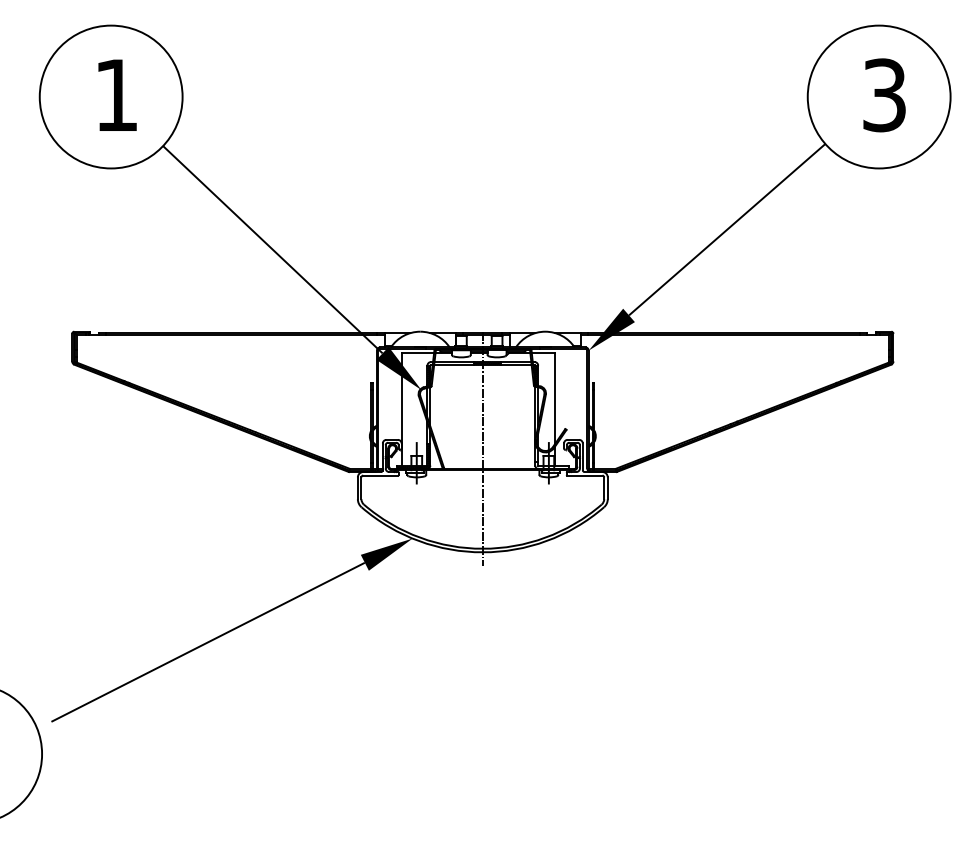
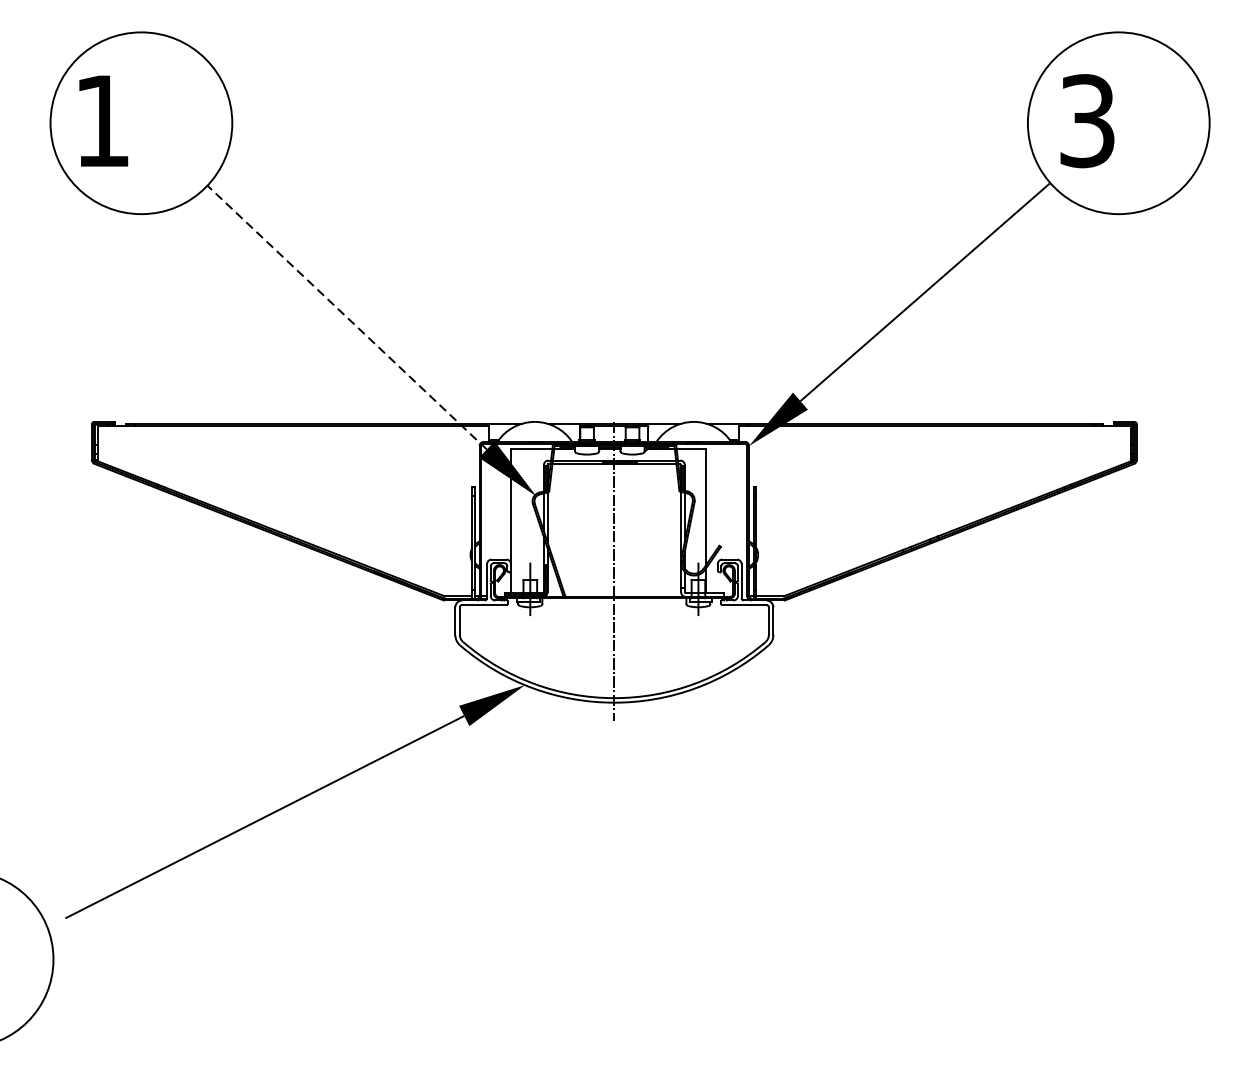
text: (117, 94) -> (103, 120), moved
text: (884, 95) -> (1087, 121), moved
line: (272, 249) -> (346, 317), solid -> dashed

